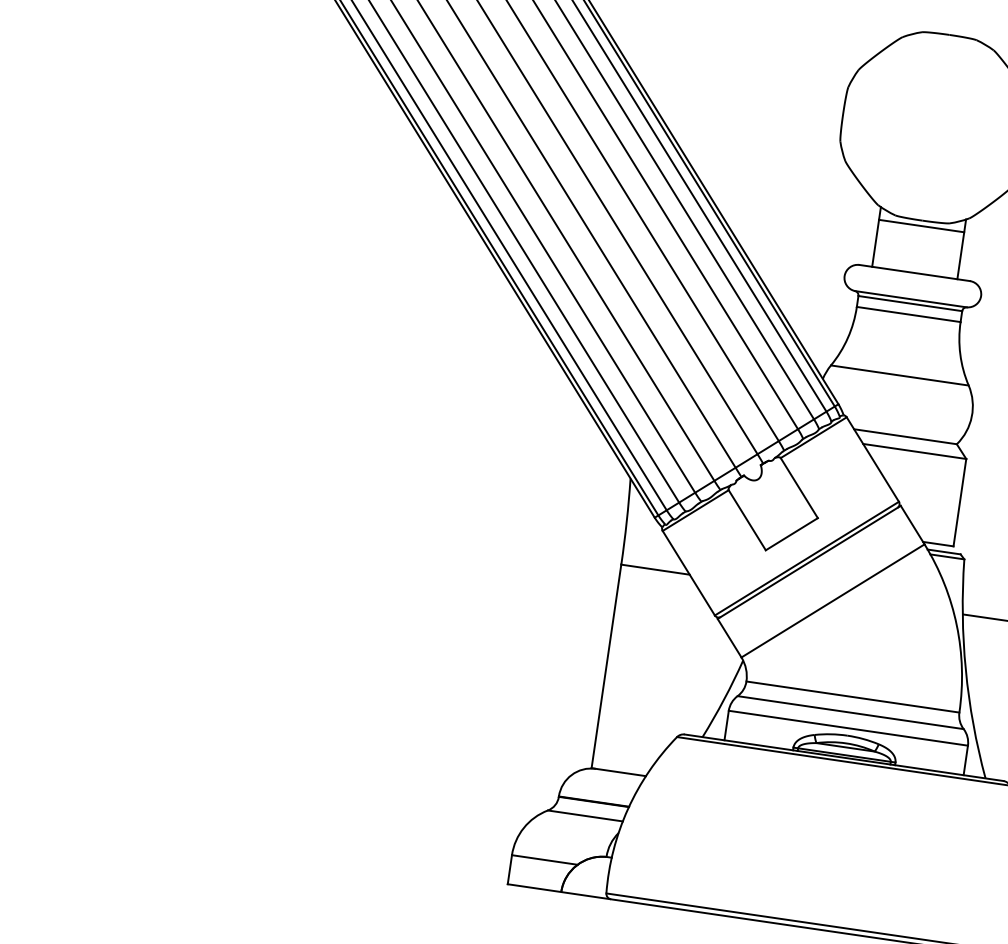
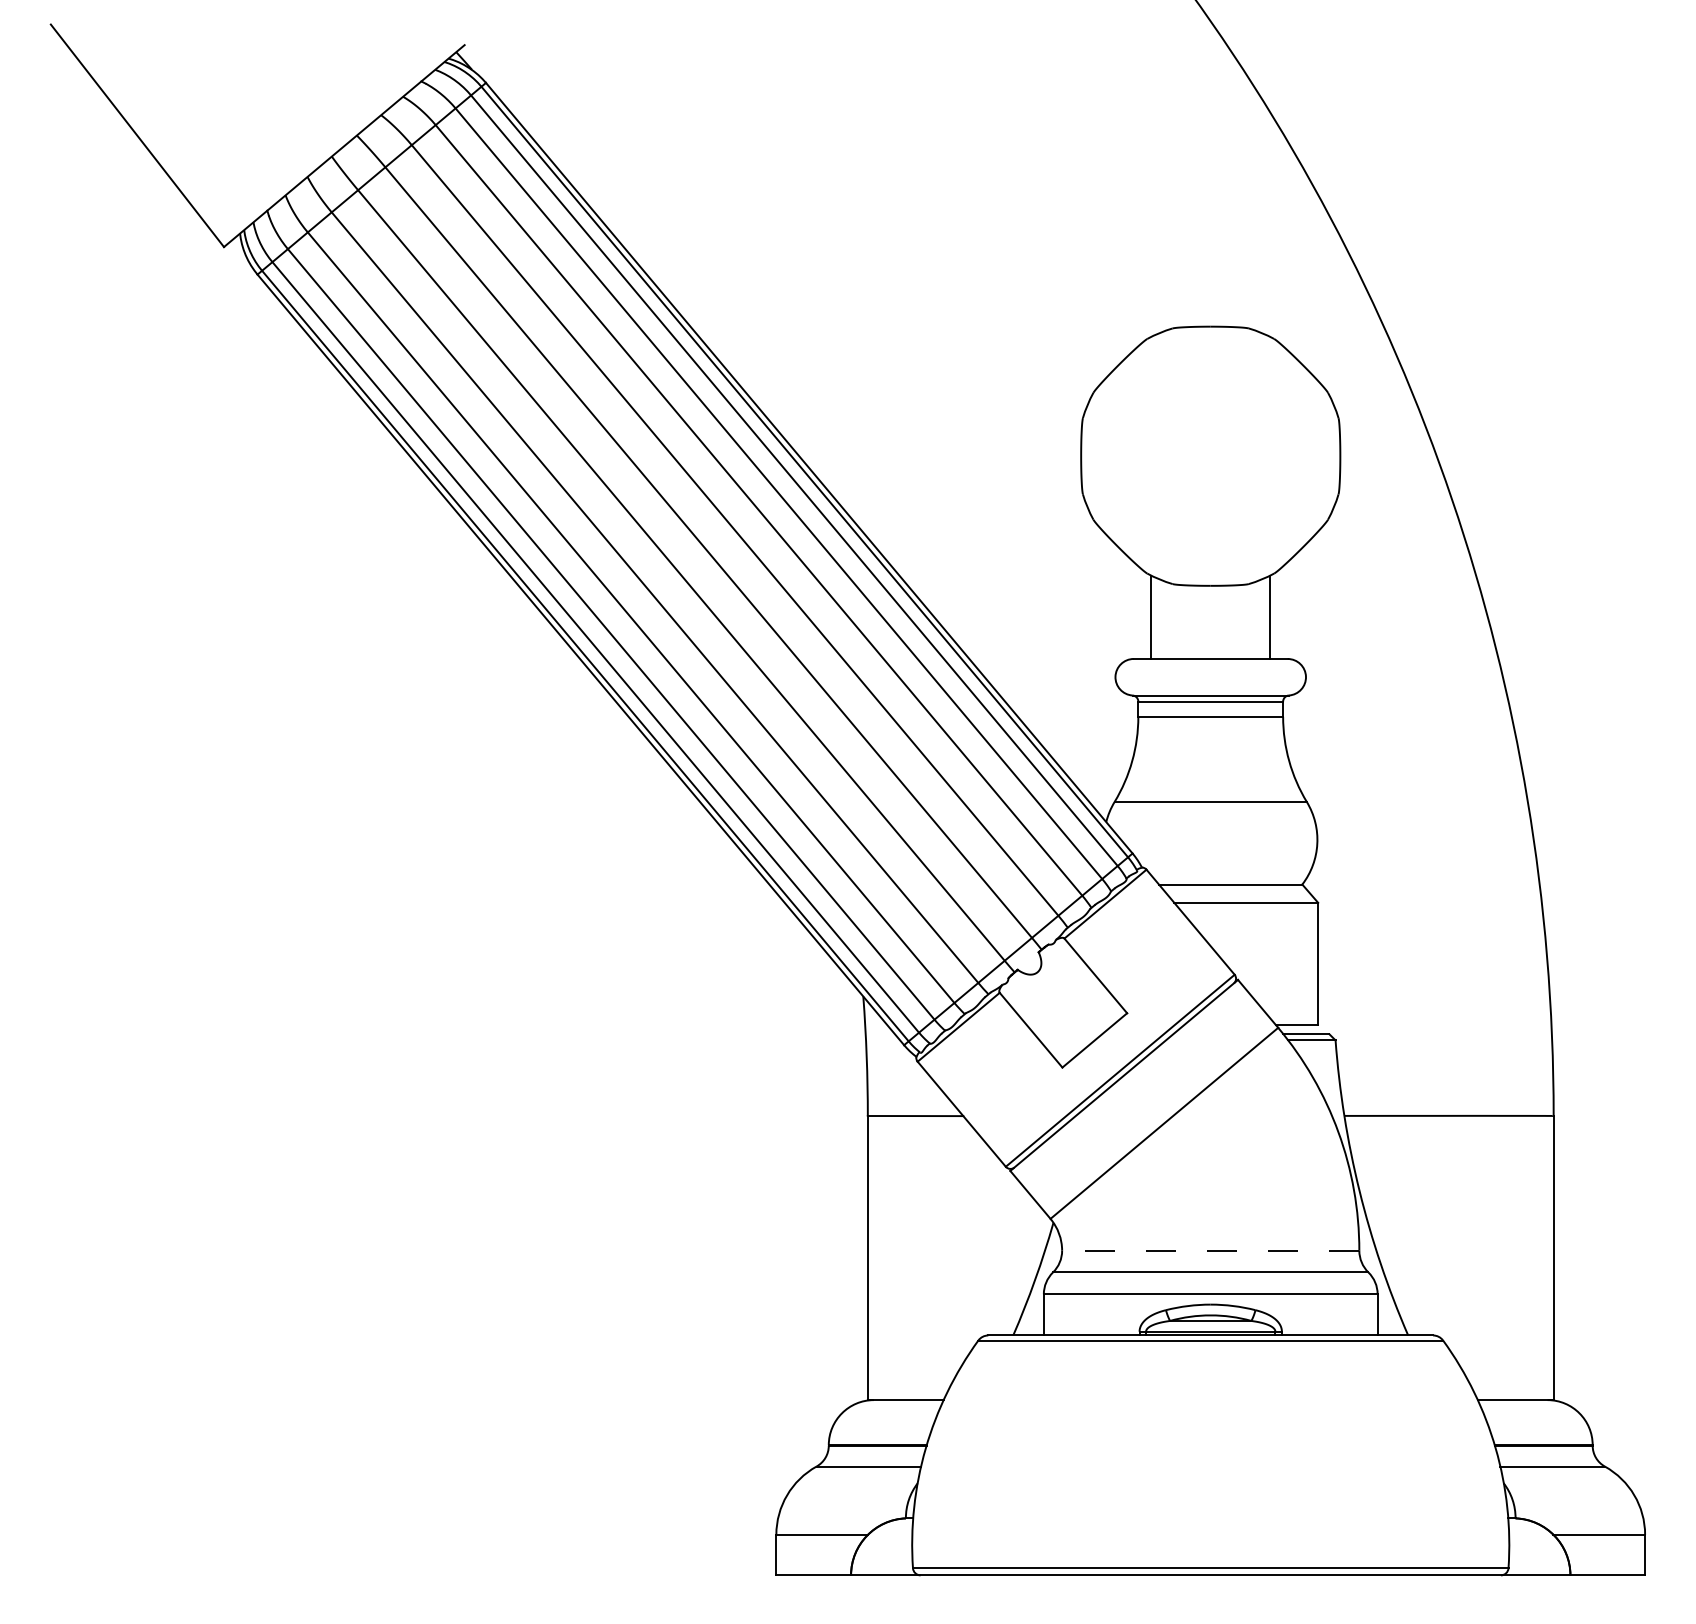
line: (921, 226) -> (1210, 593), removed
line: (852, 696) -> (1210, 1250), solid -> dashed

